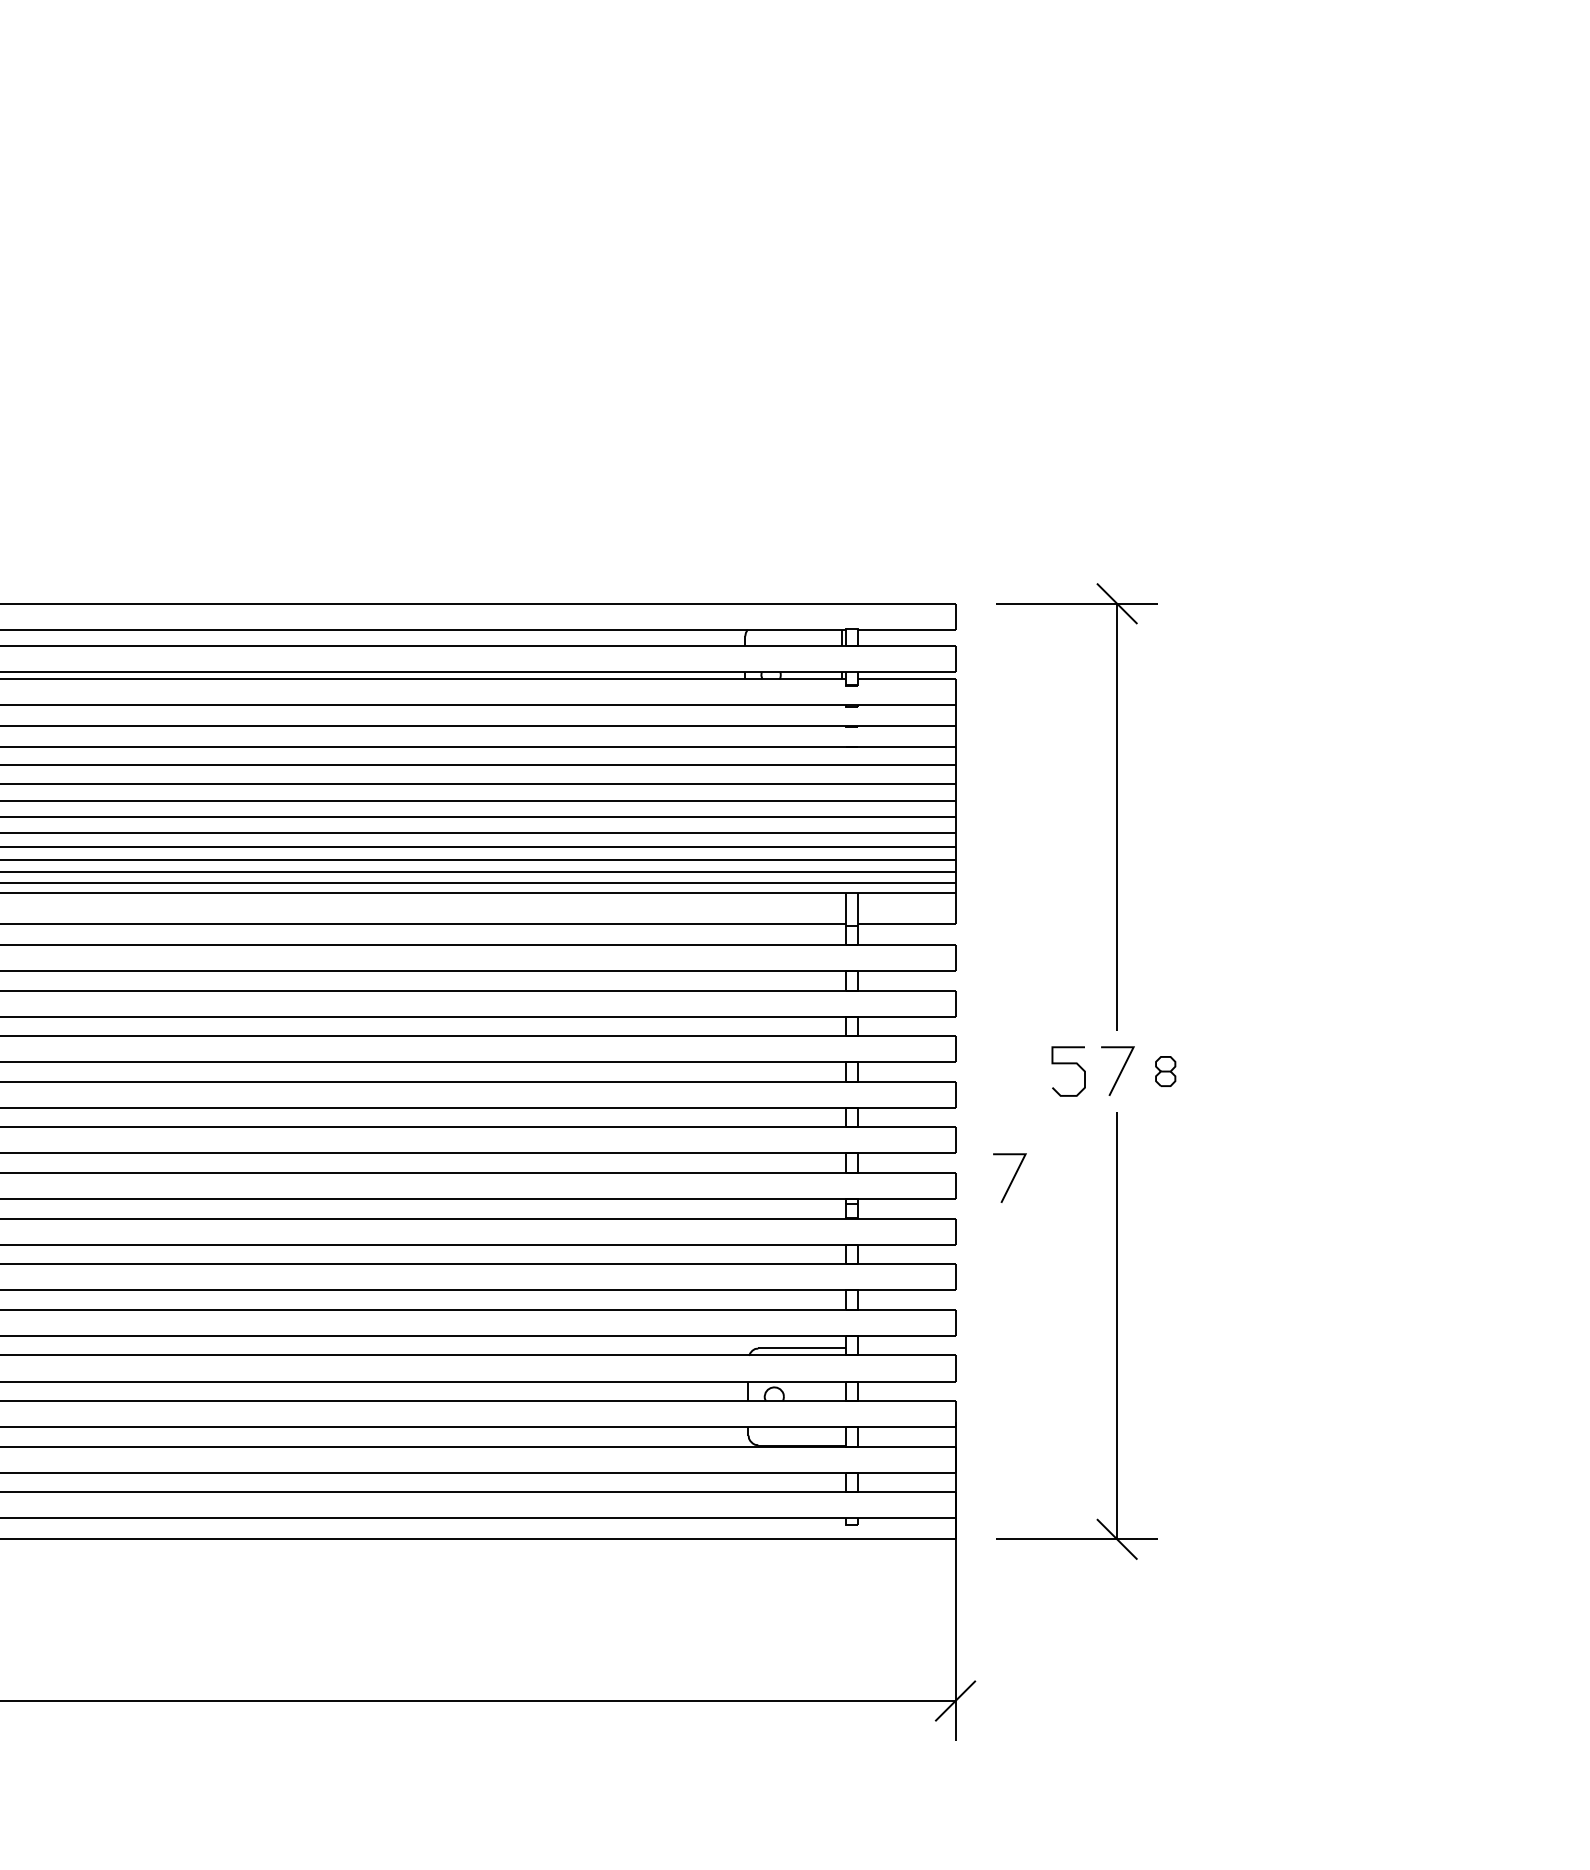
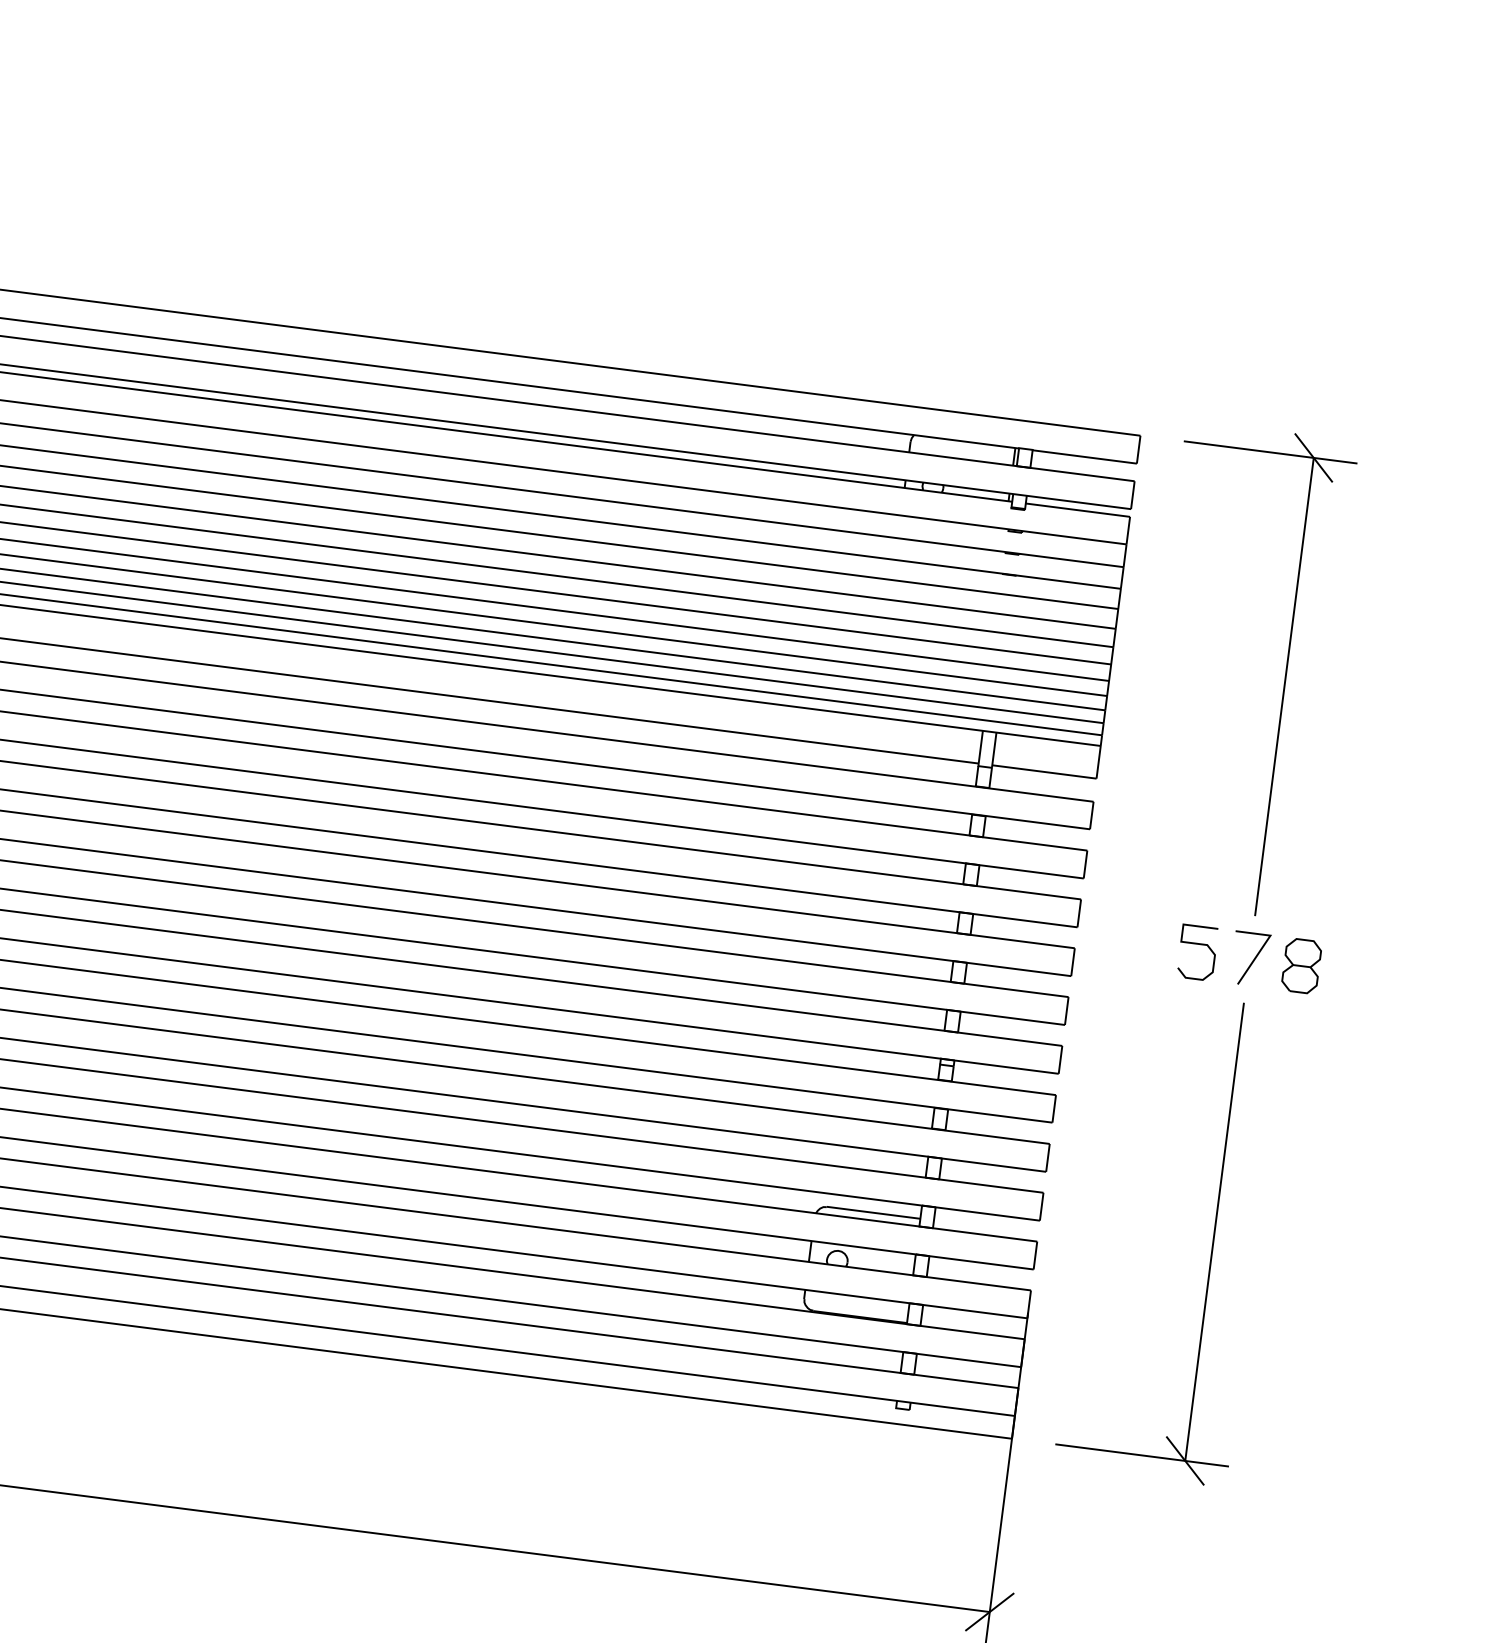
part: (1165, 1071) -> (1301, 966), size x1.67
curve: (1012, 1178) -> (1122, 1059), removed

